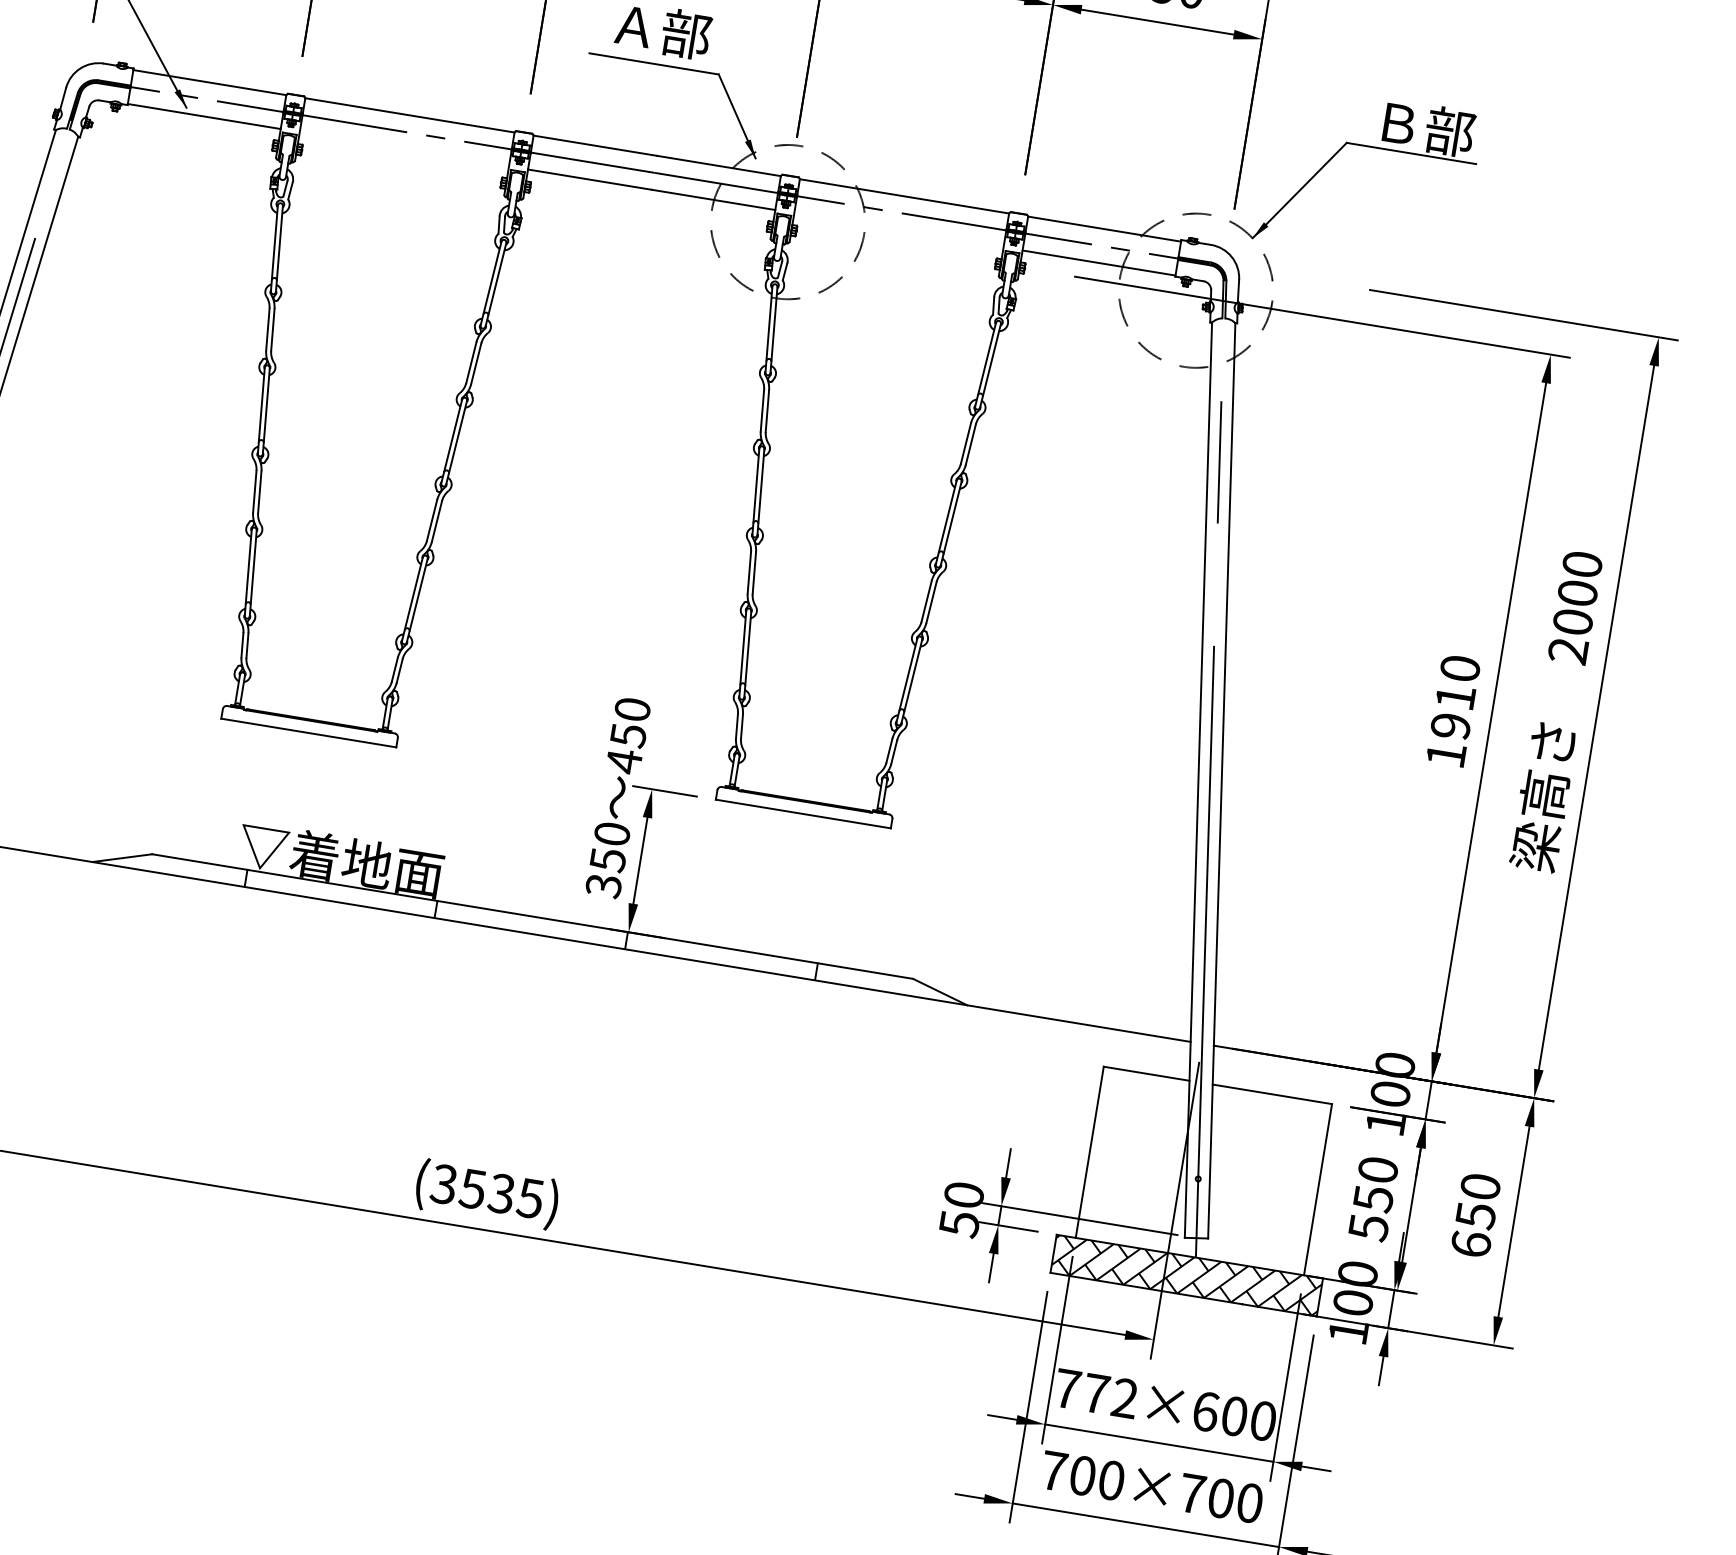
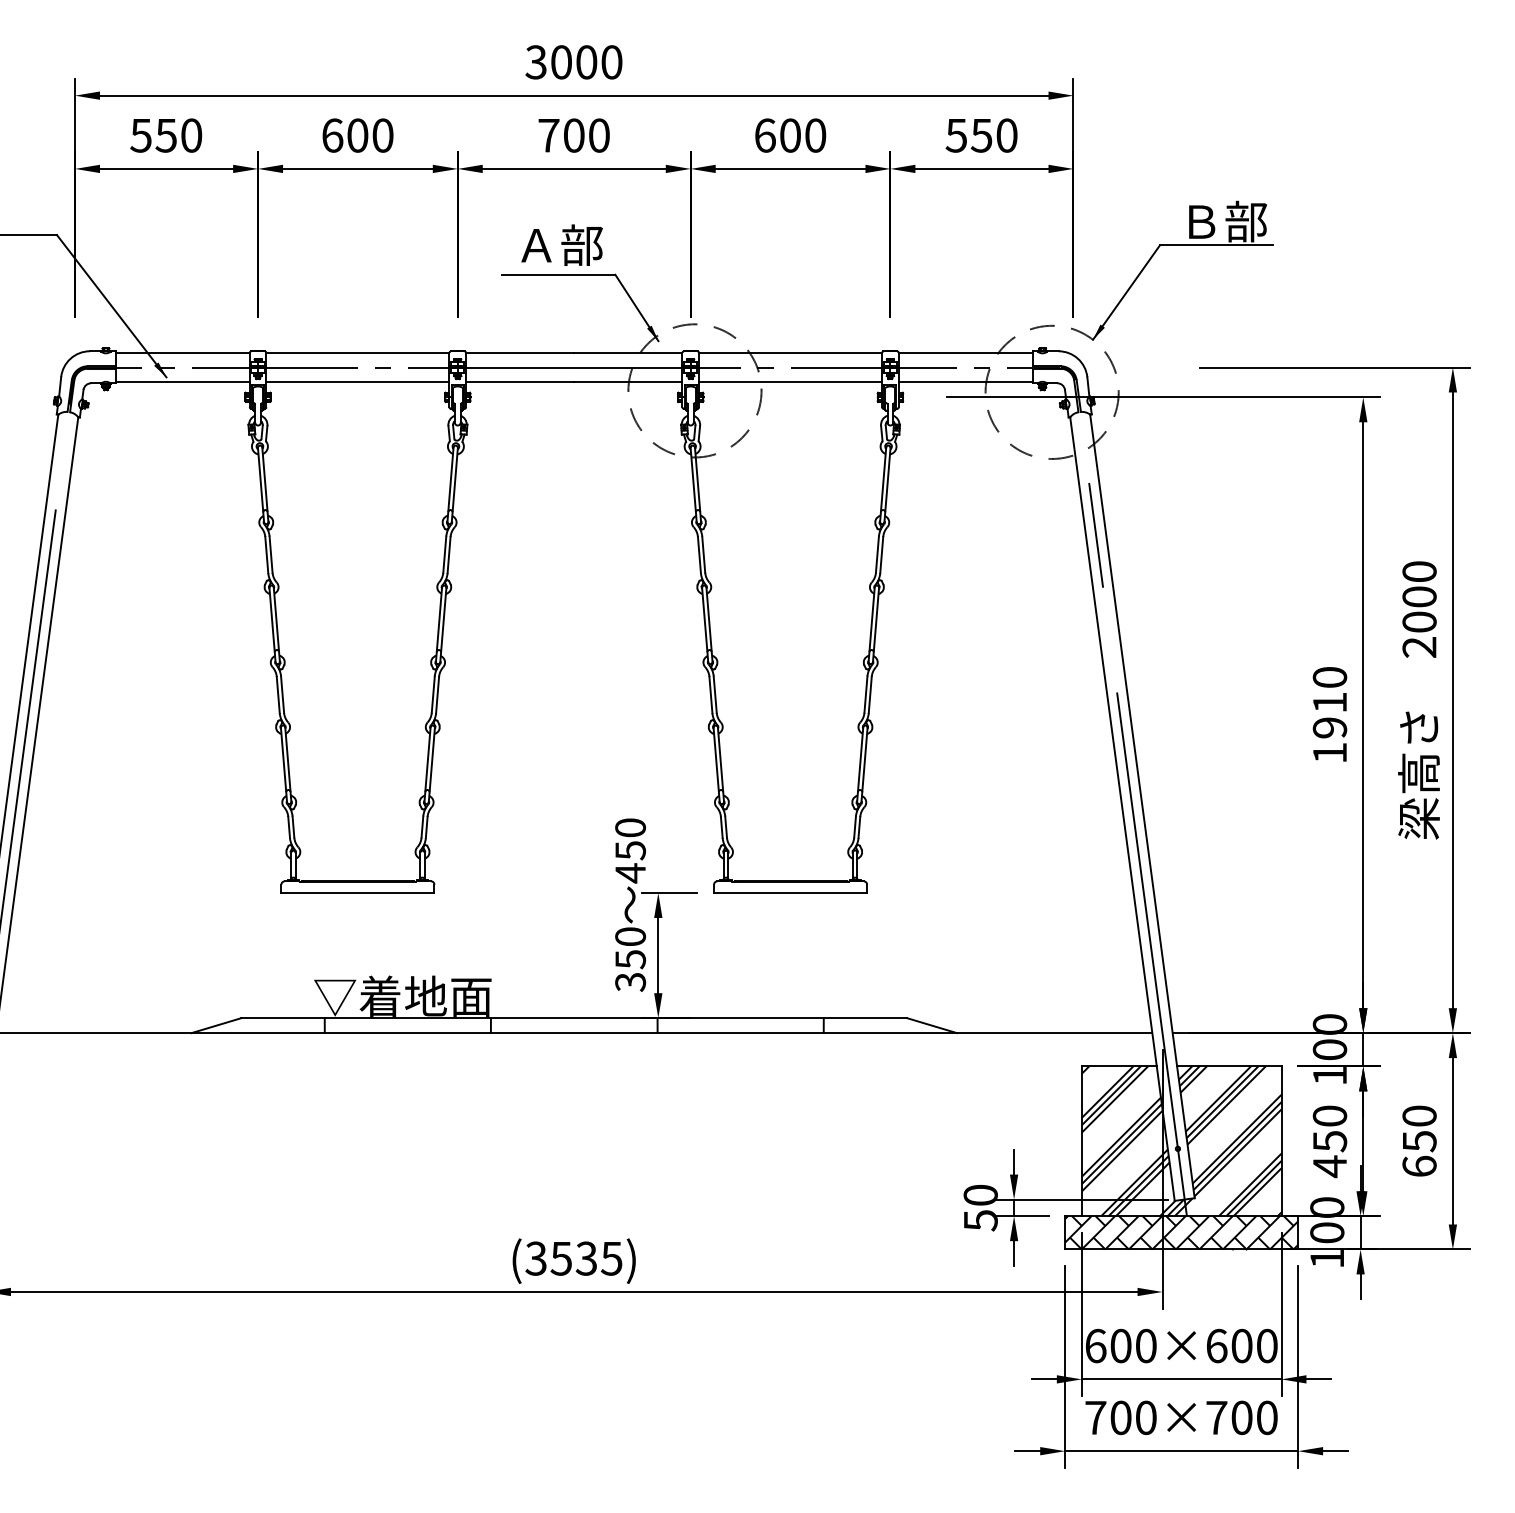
line: (403, 149) -> (357, 382), added
line: (898, 230) -> (790, 382), added
hatch: (1203, 1171) -> (1181, 1141), added
text: (1369, 1227) -> (1330, 1166), 550 -> 450
text: (1095, 1392) -> (1120, 1345), 772×600 -> 600×600

